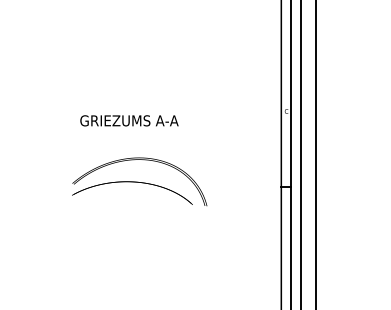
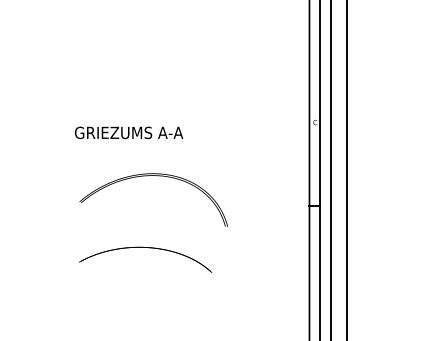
text: (129, 120) -> (129, 132), moved
part: (132, 182) -> (145, 248), moved

